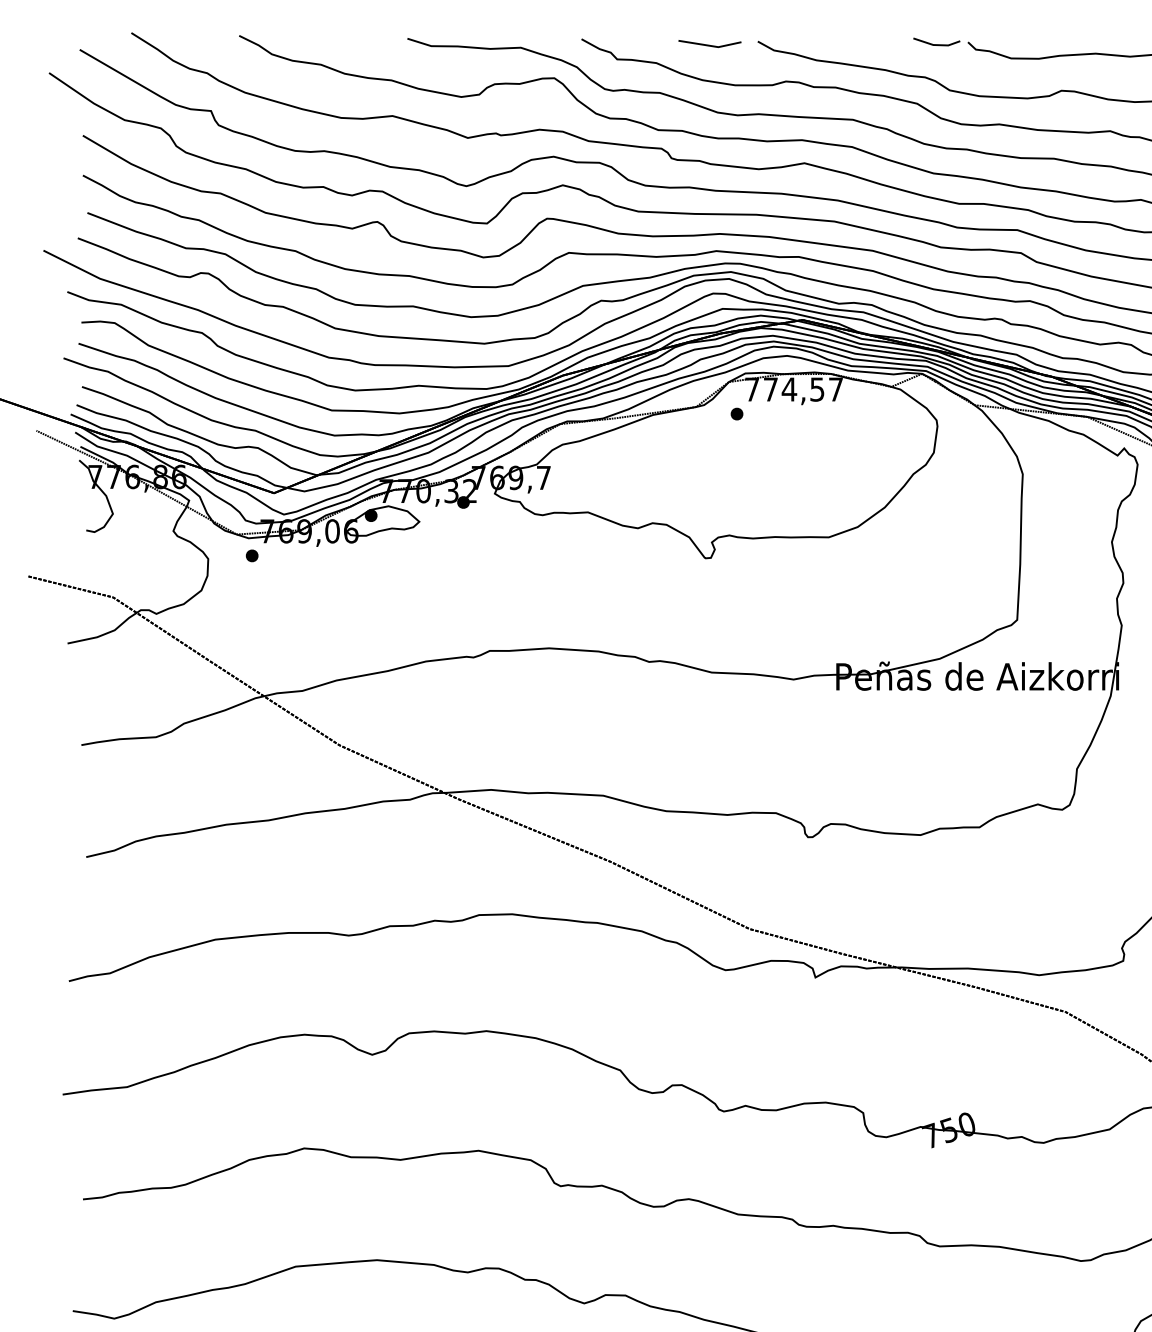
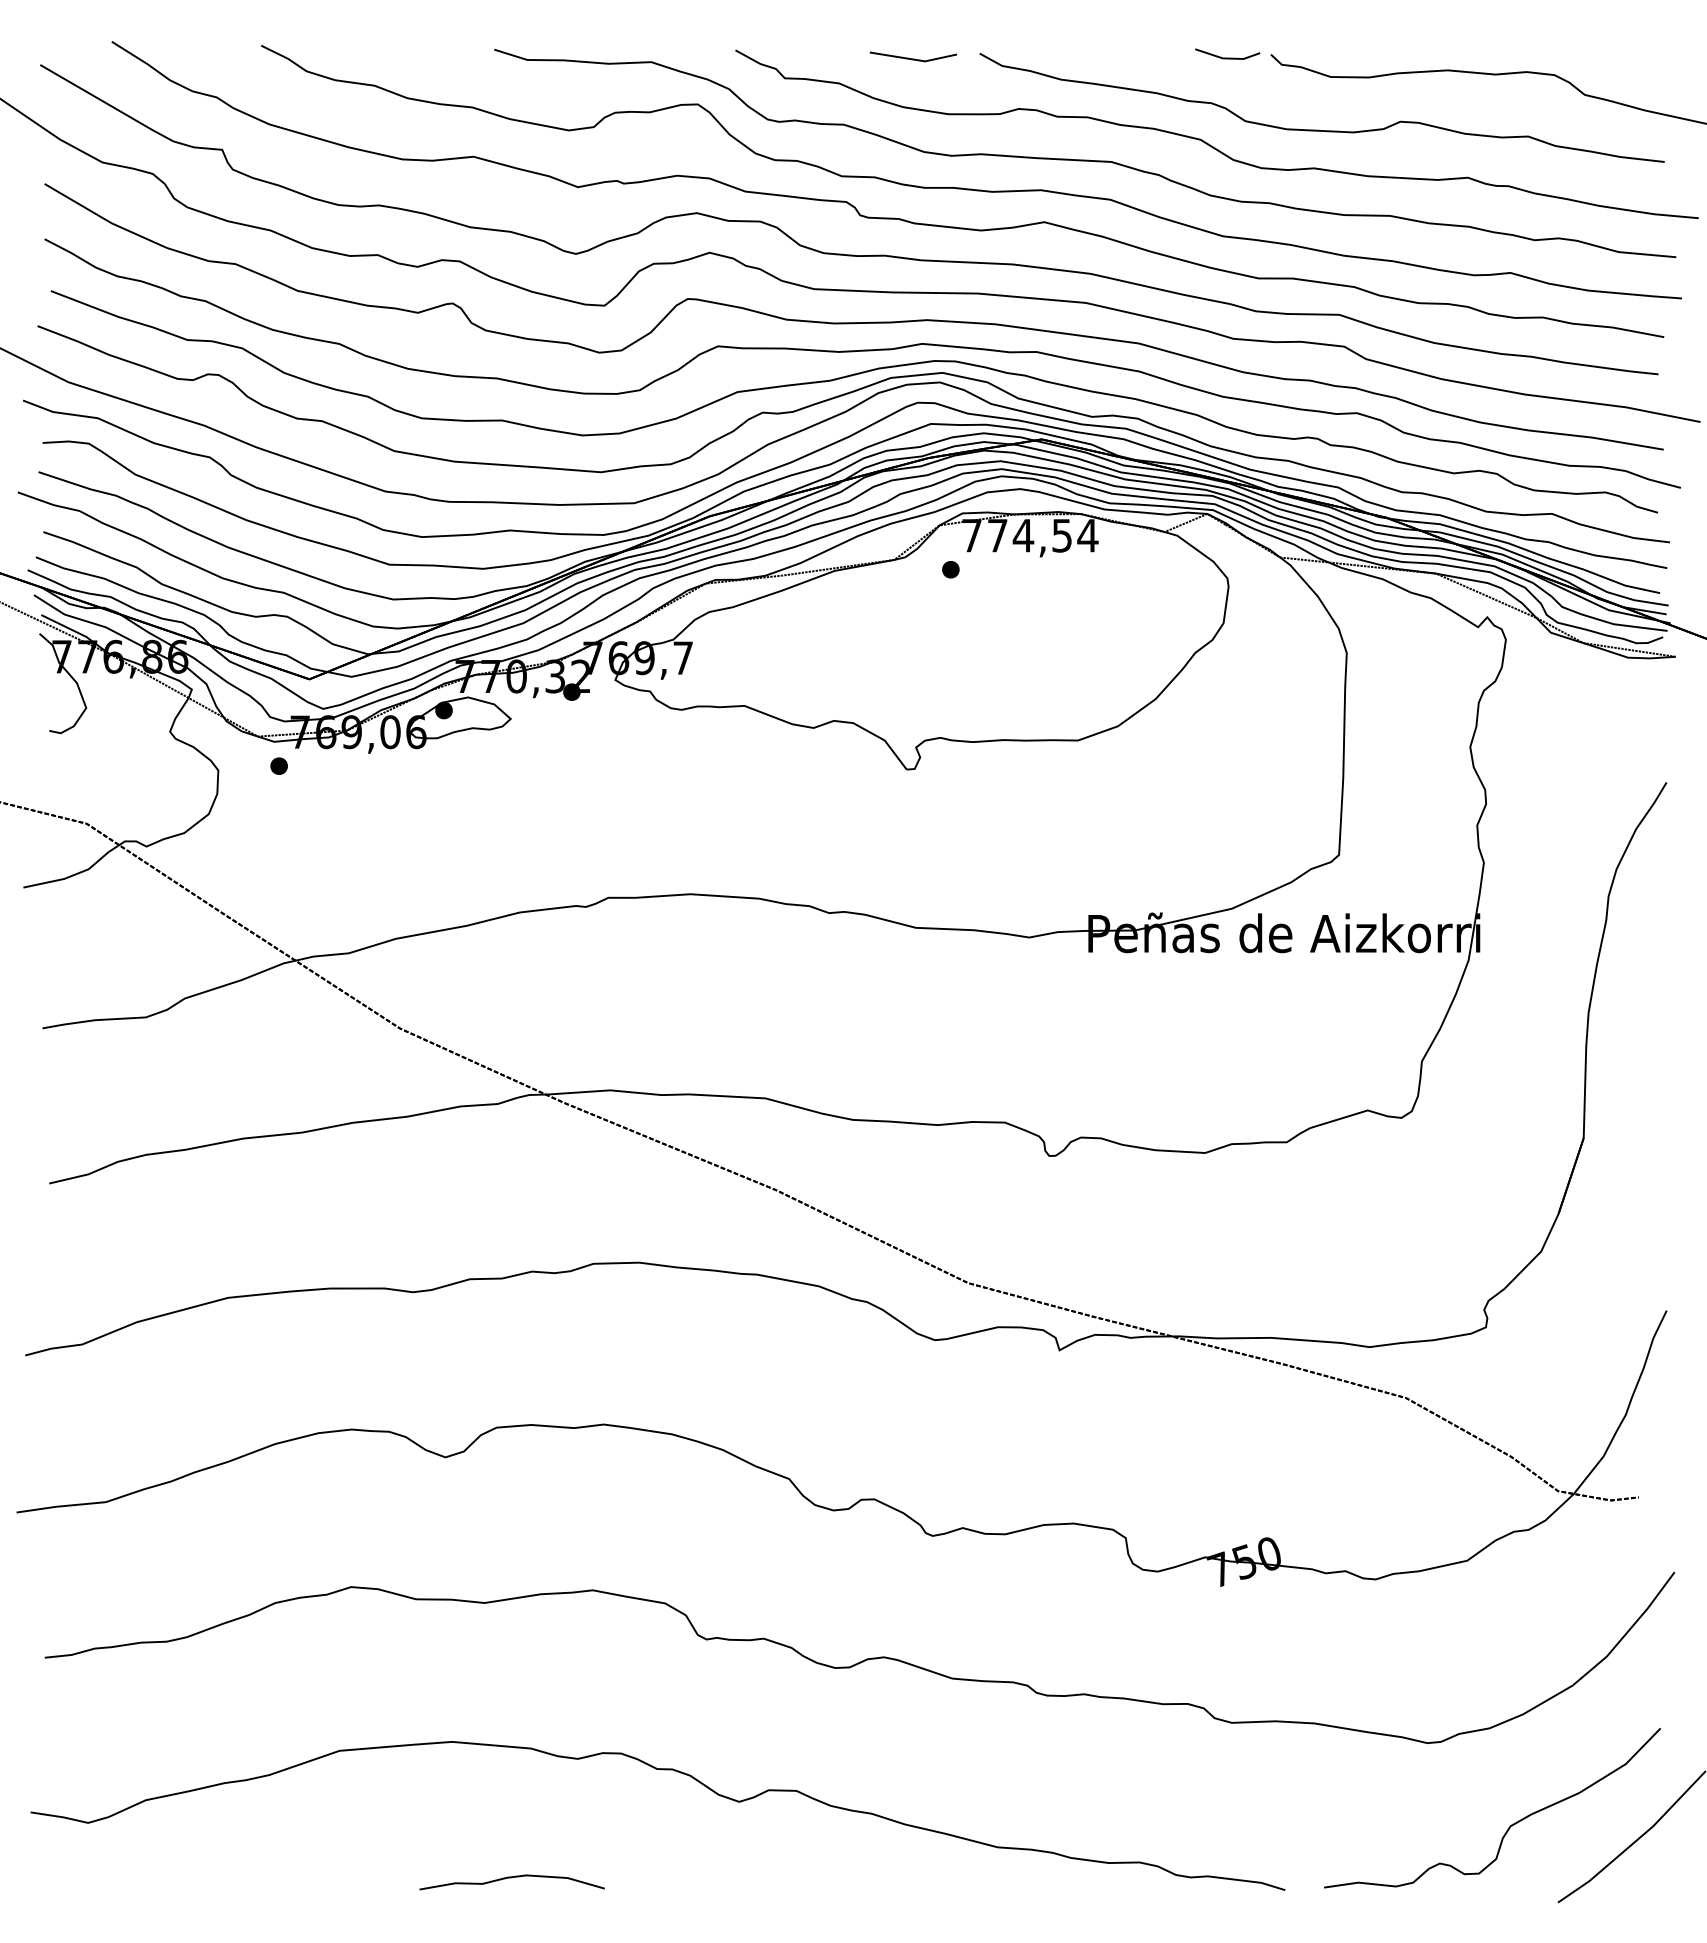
text: (835, 389) -> (1087, 535), 774,57 -> 774,54

